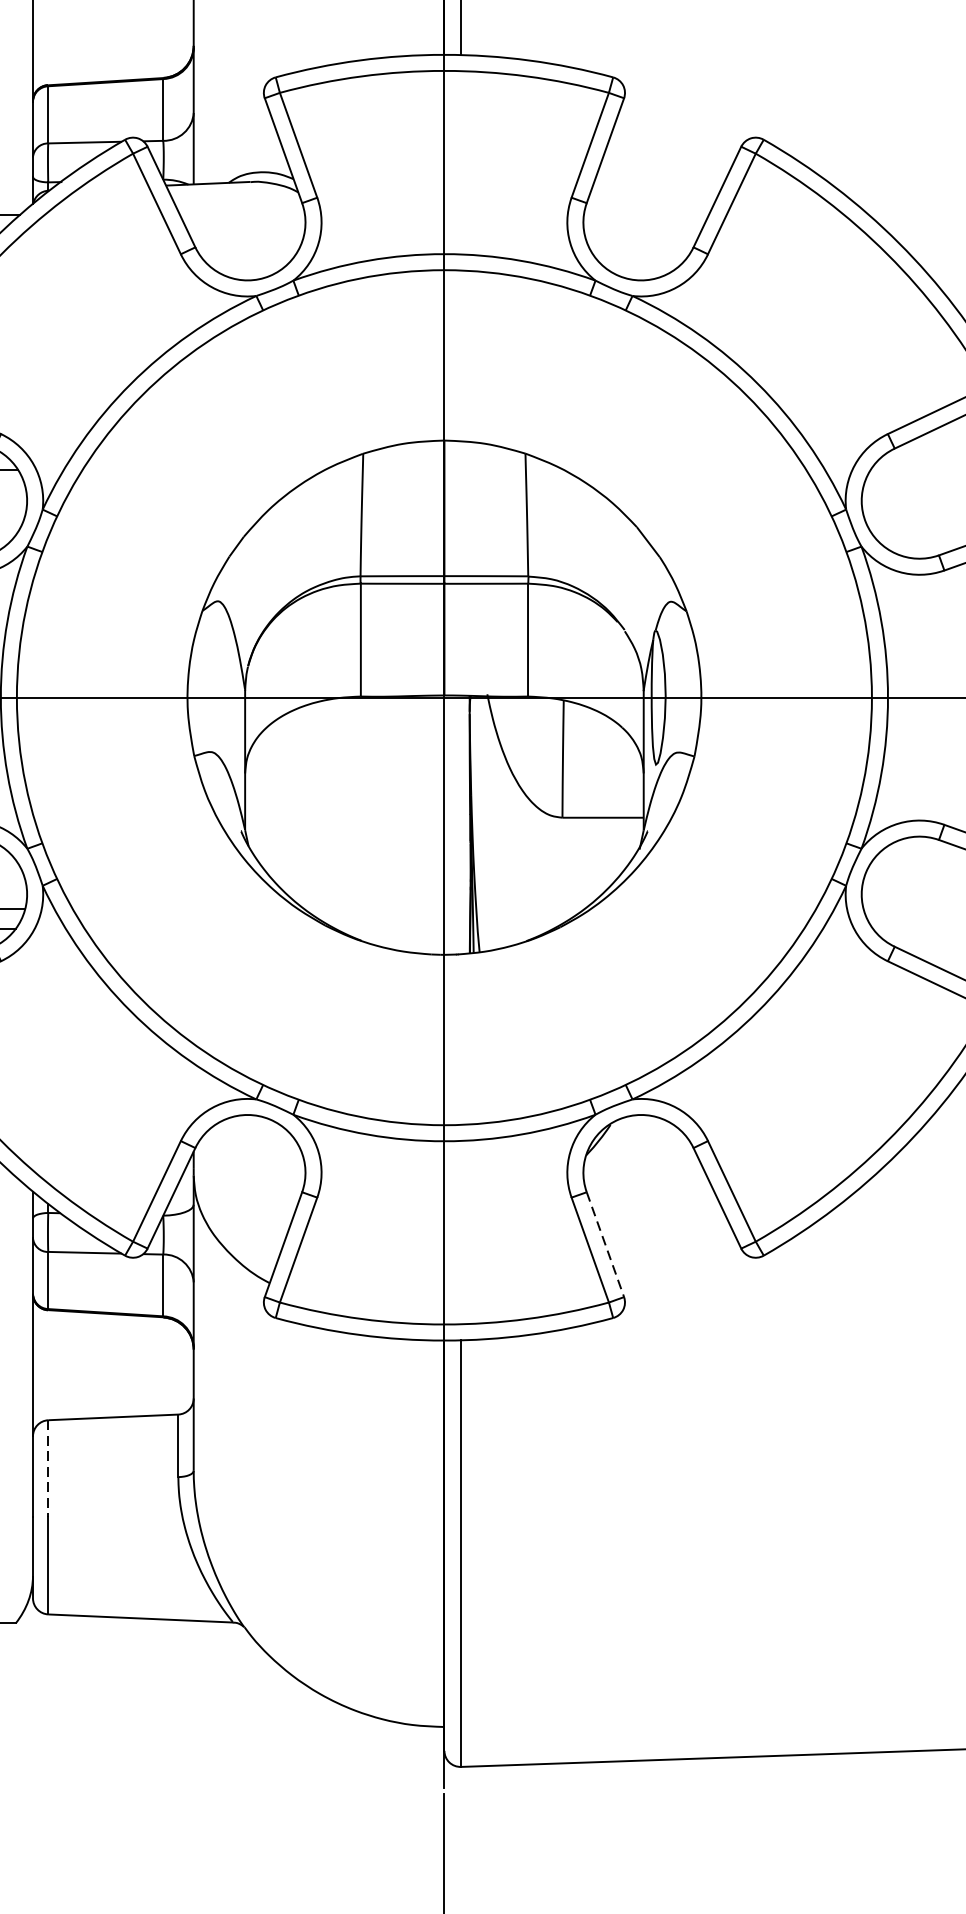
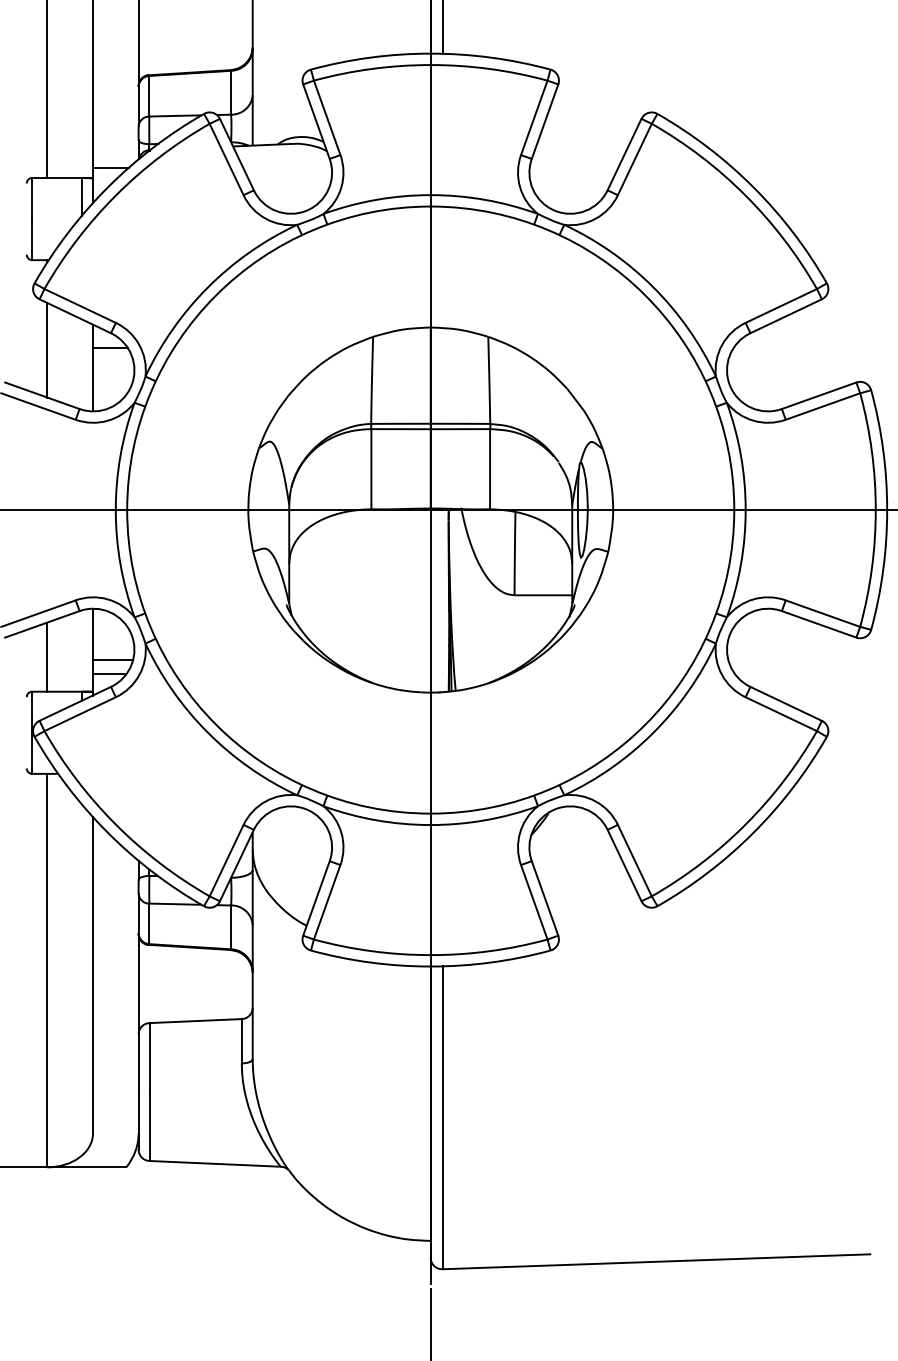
line: (606, 1244) -> (545, 898), dashed -> solid
line: (48, 1470) -> (149, 1058), dashed -> solid

